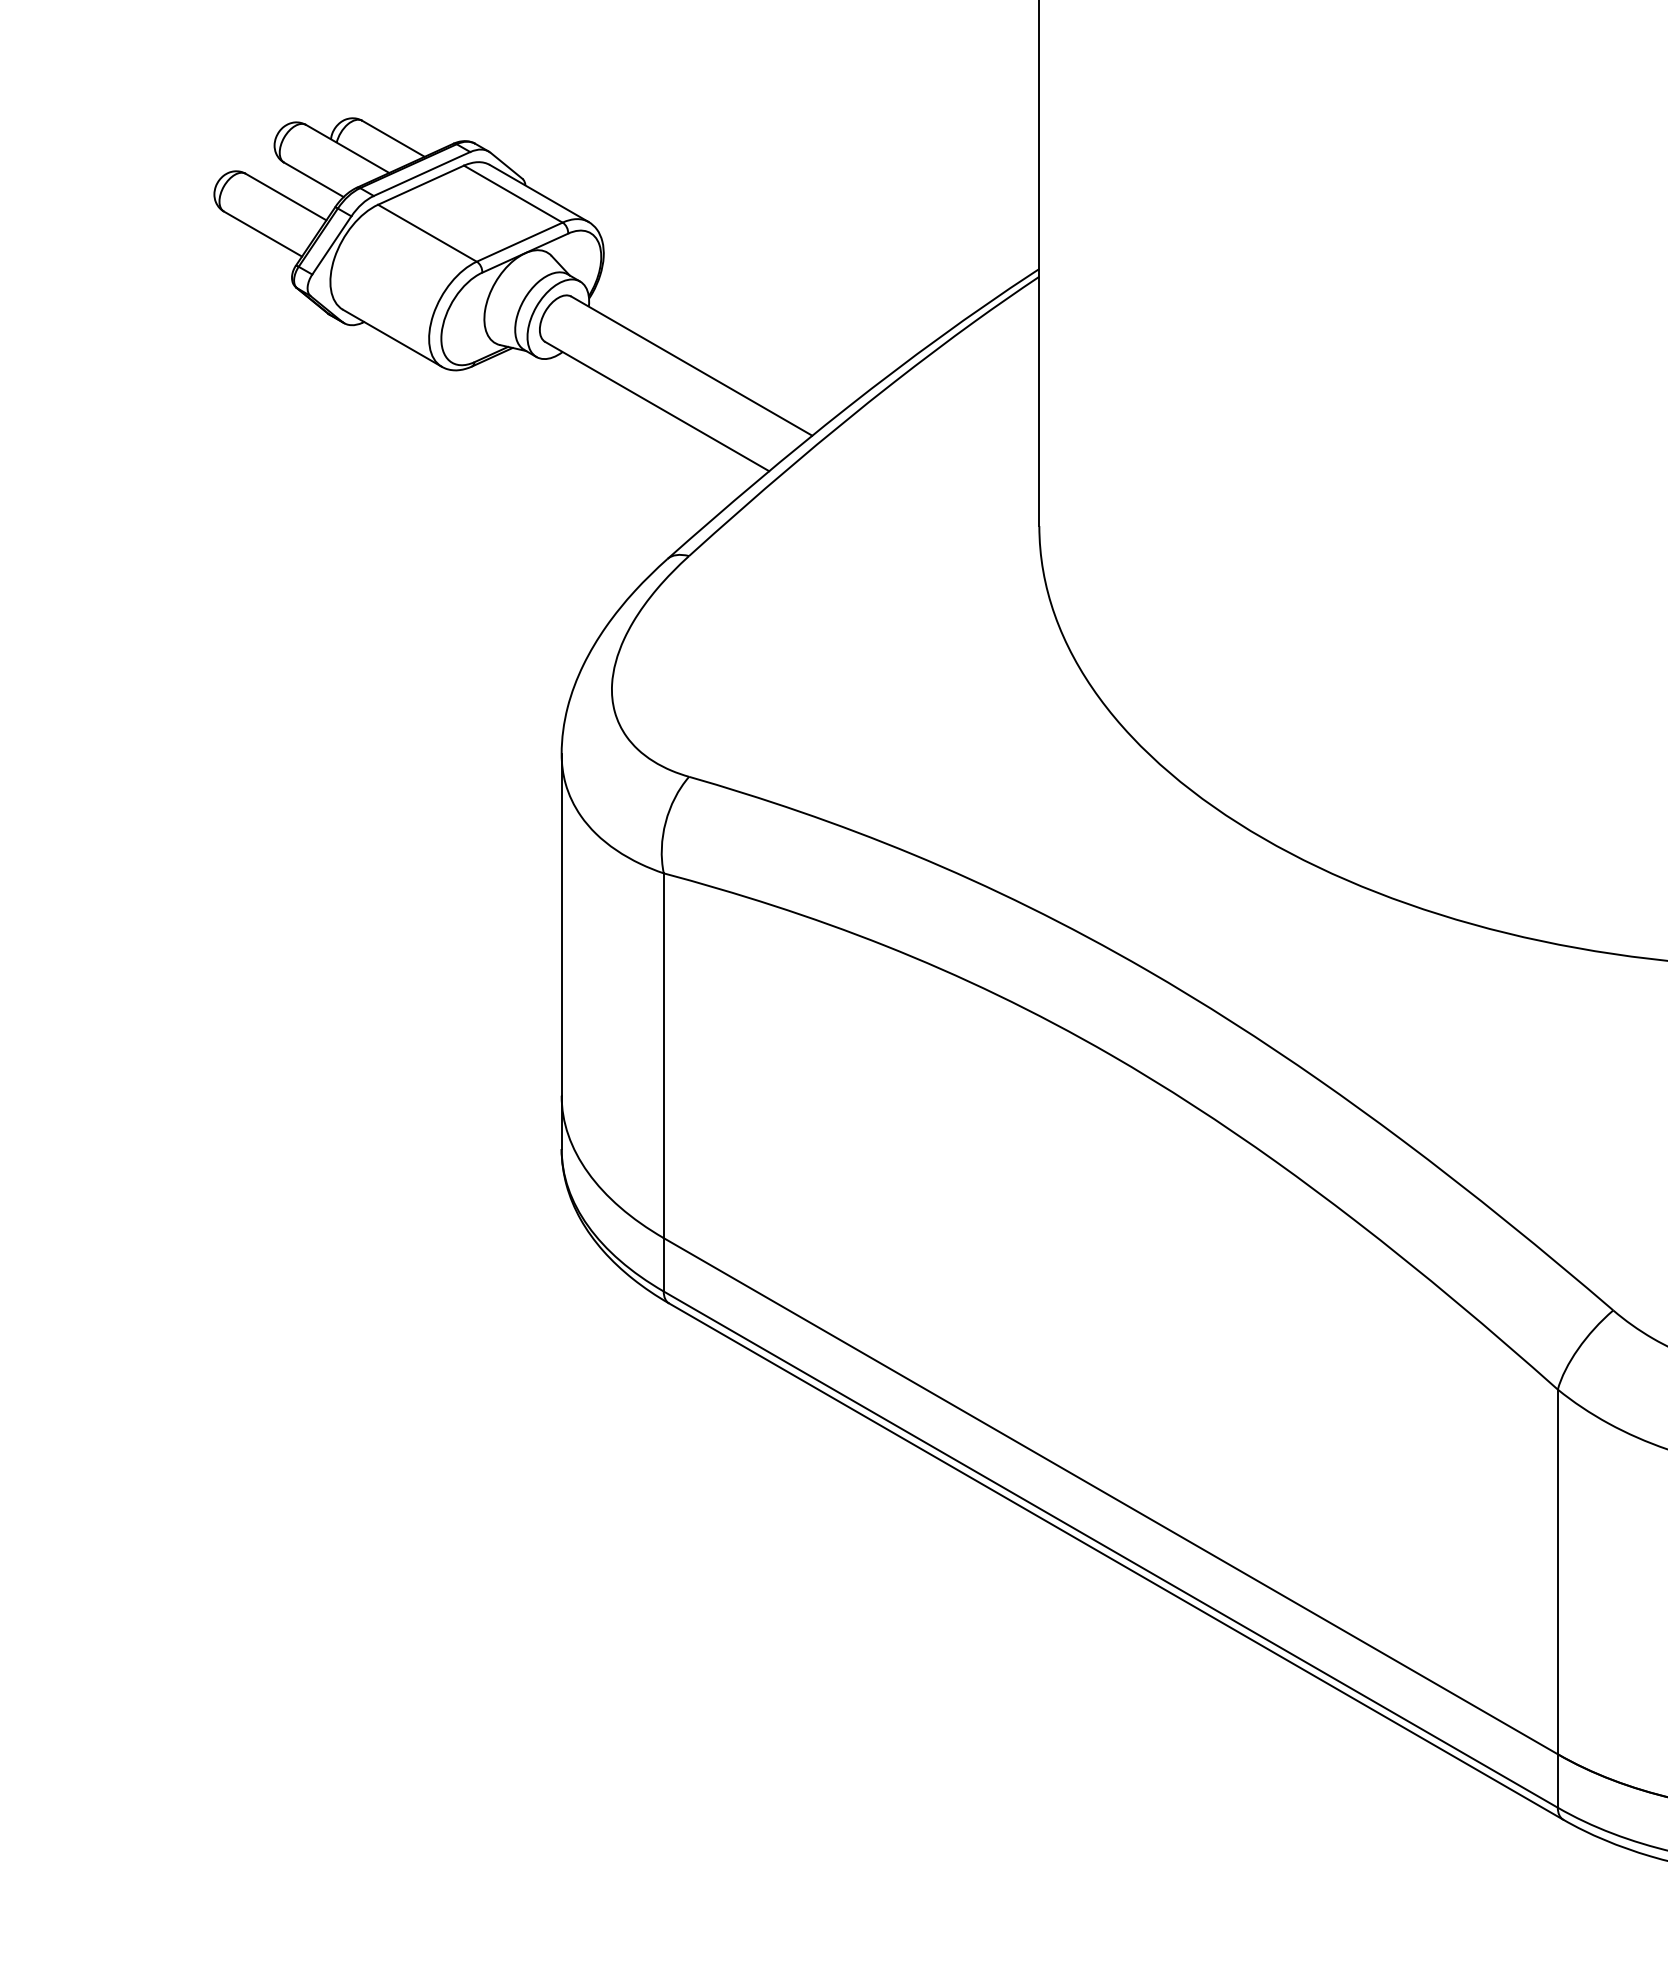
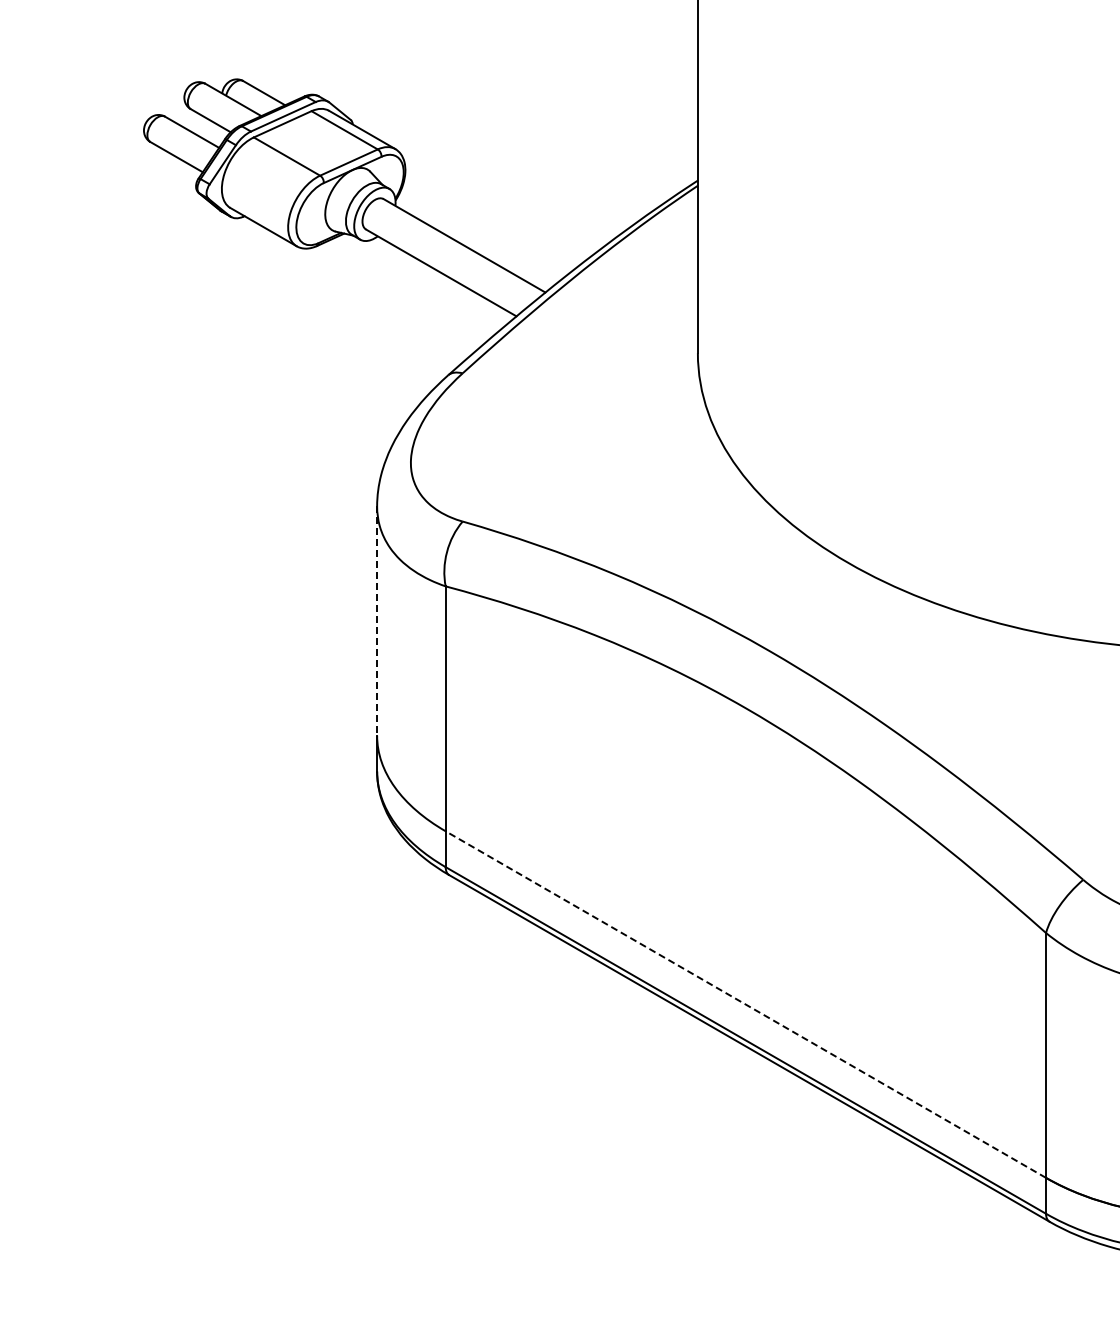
line: (562, 925) -> (377, 621), solid -> dashed
line: (1110, 1496) -> (745, 1004), solid -> dashed

